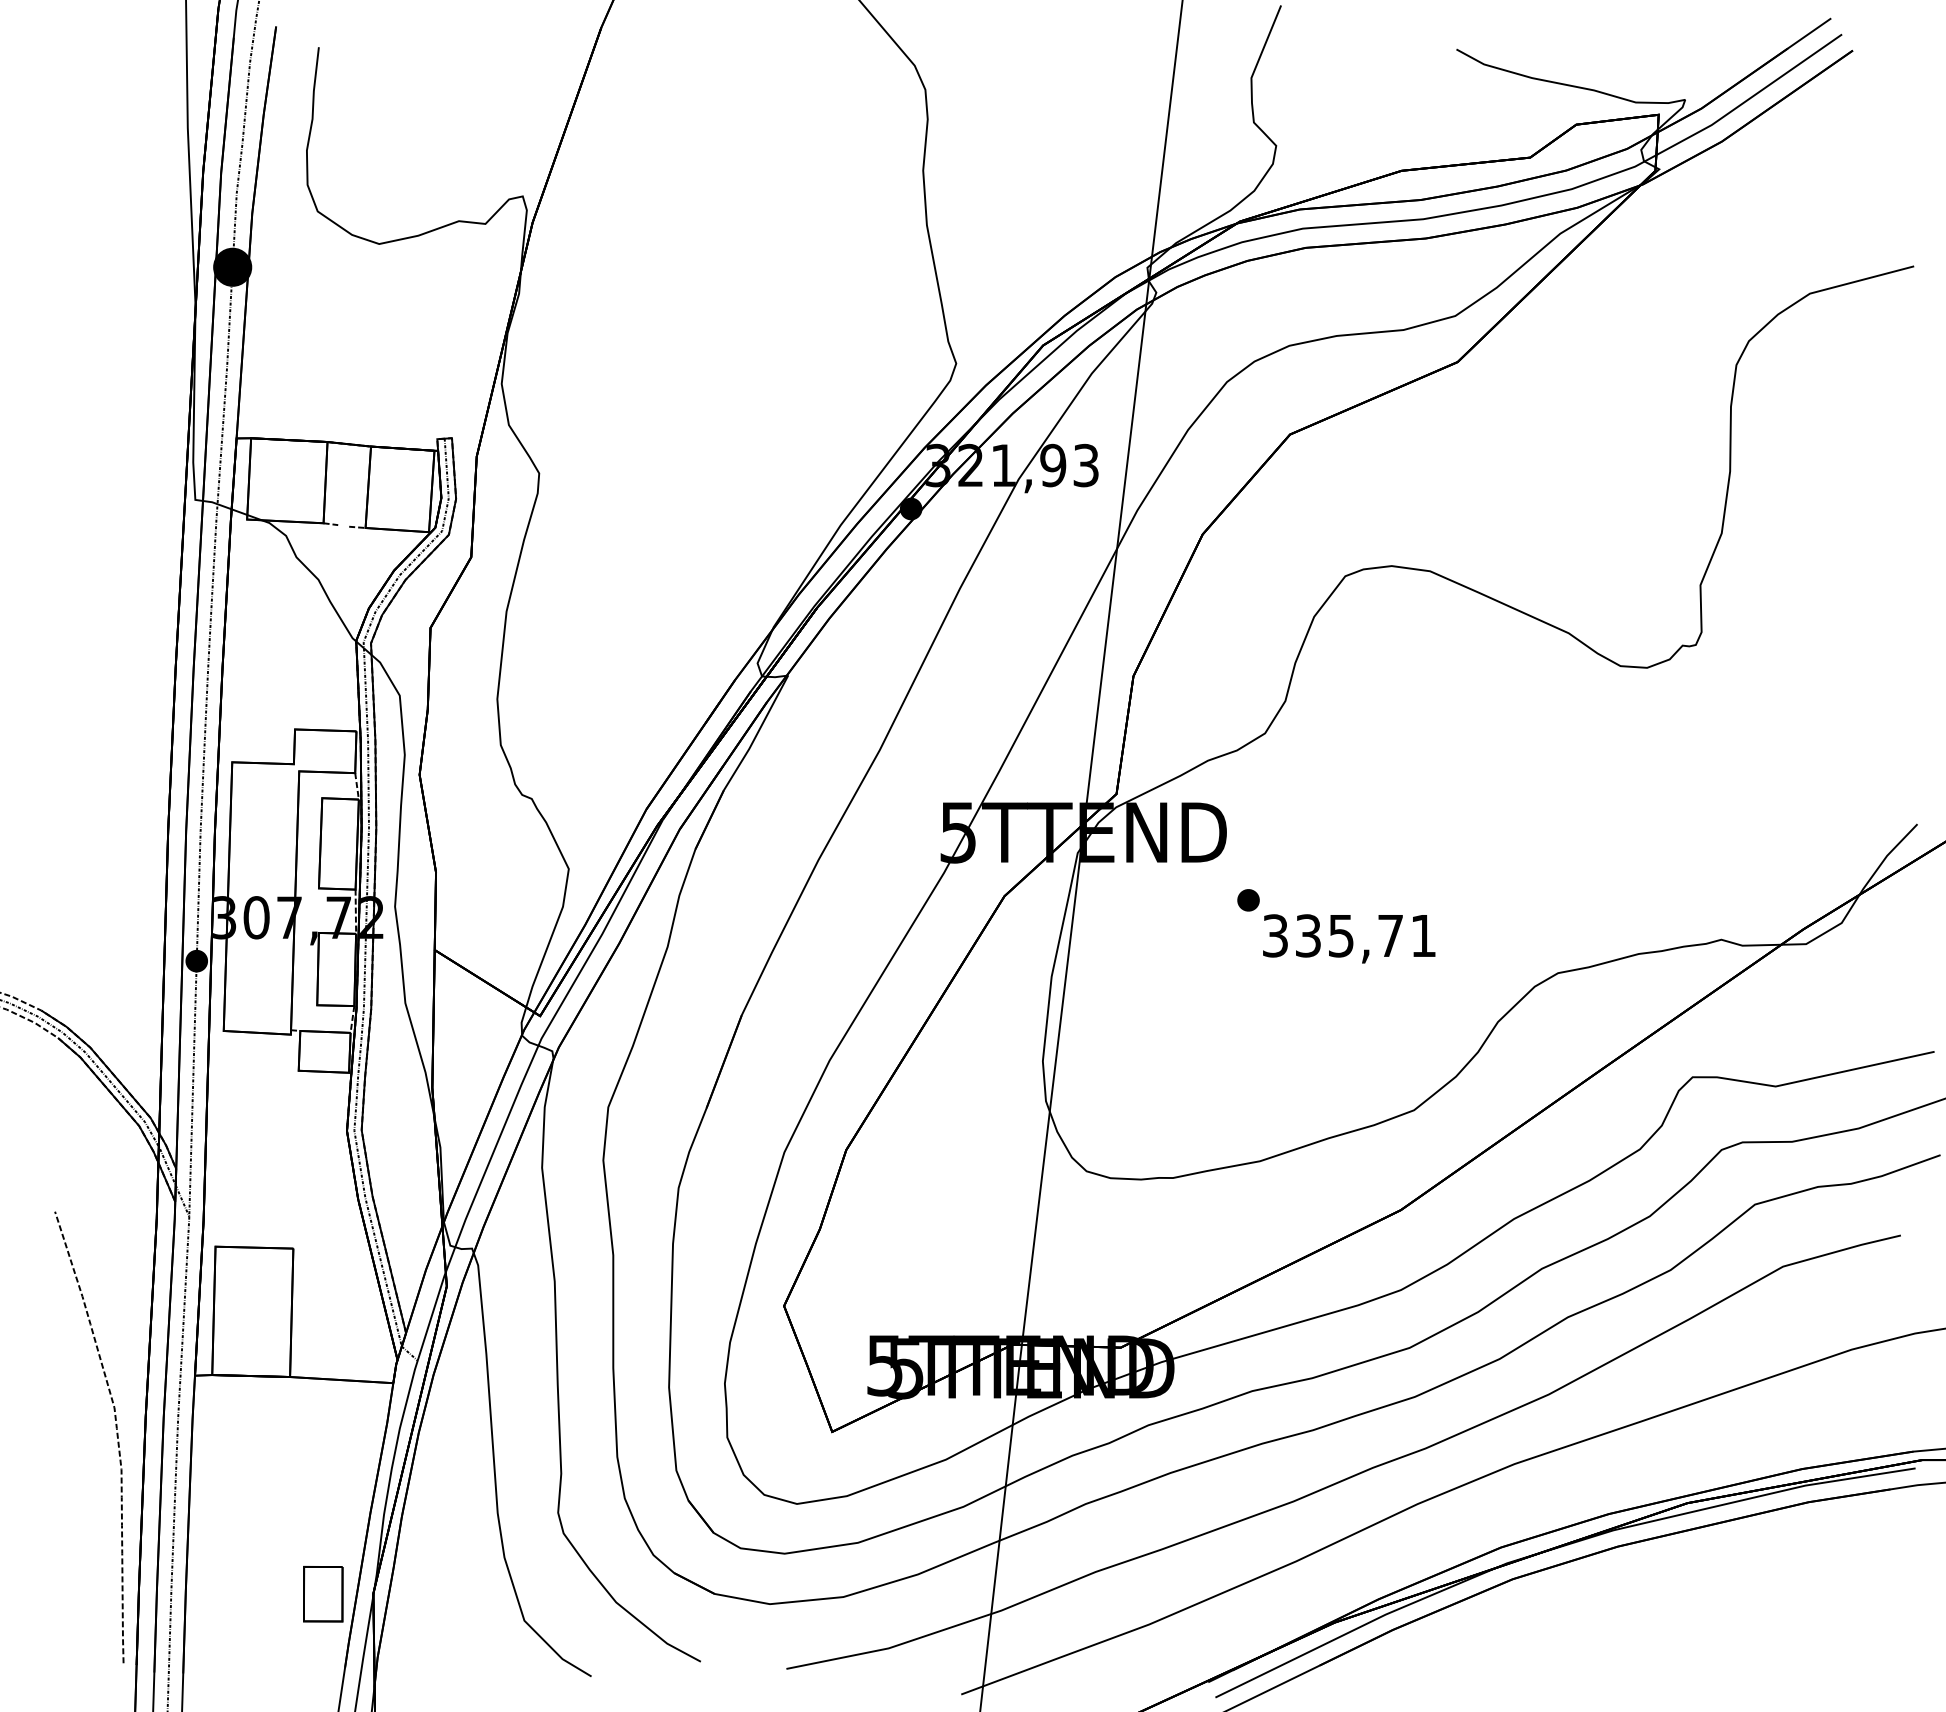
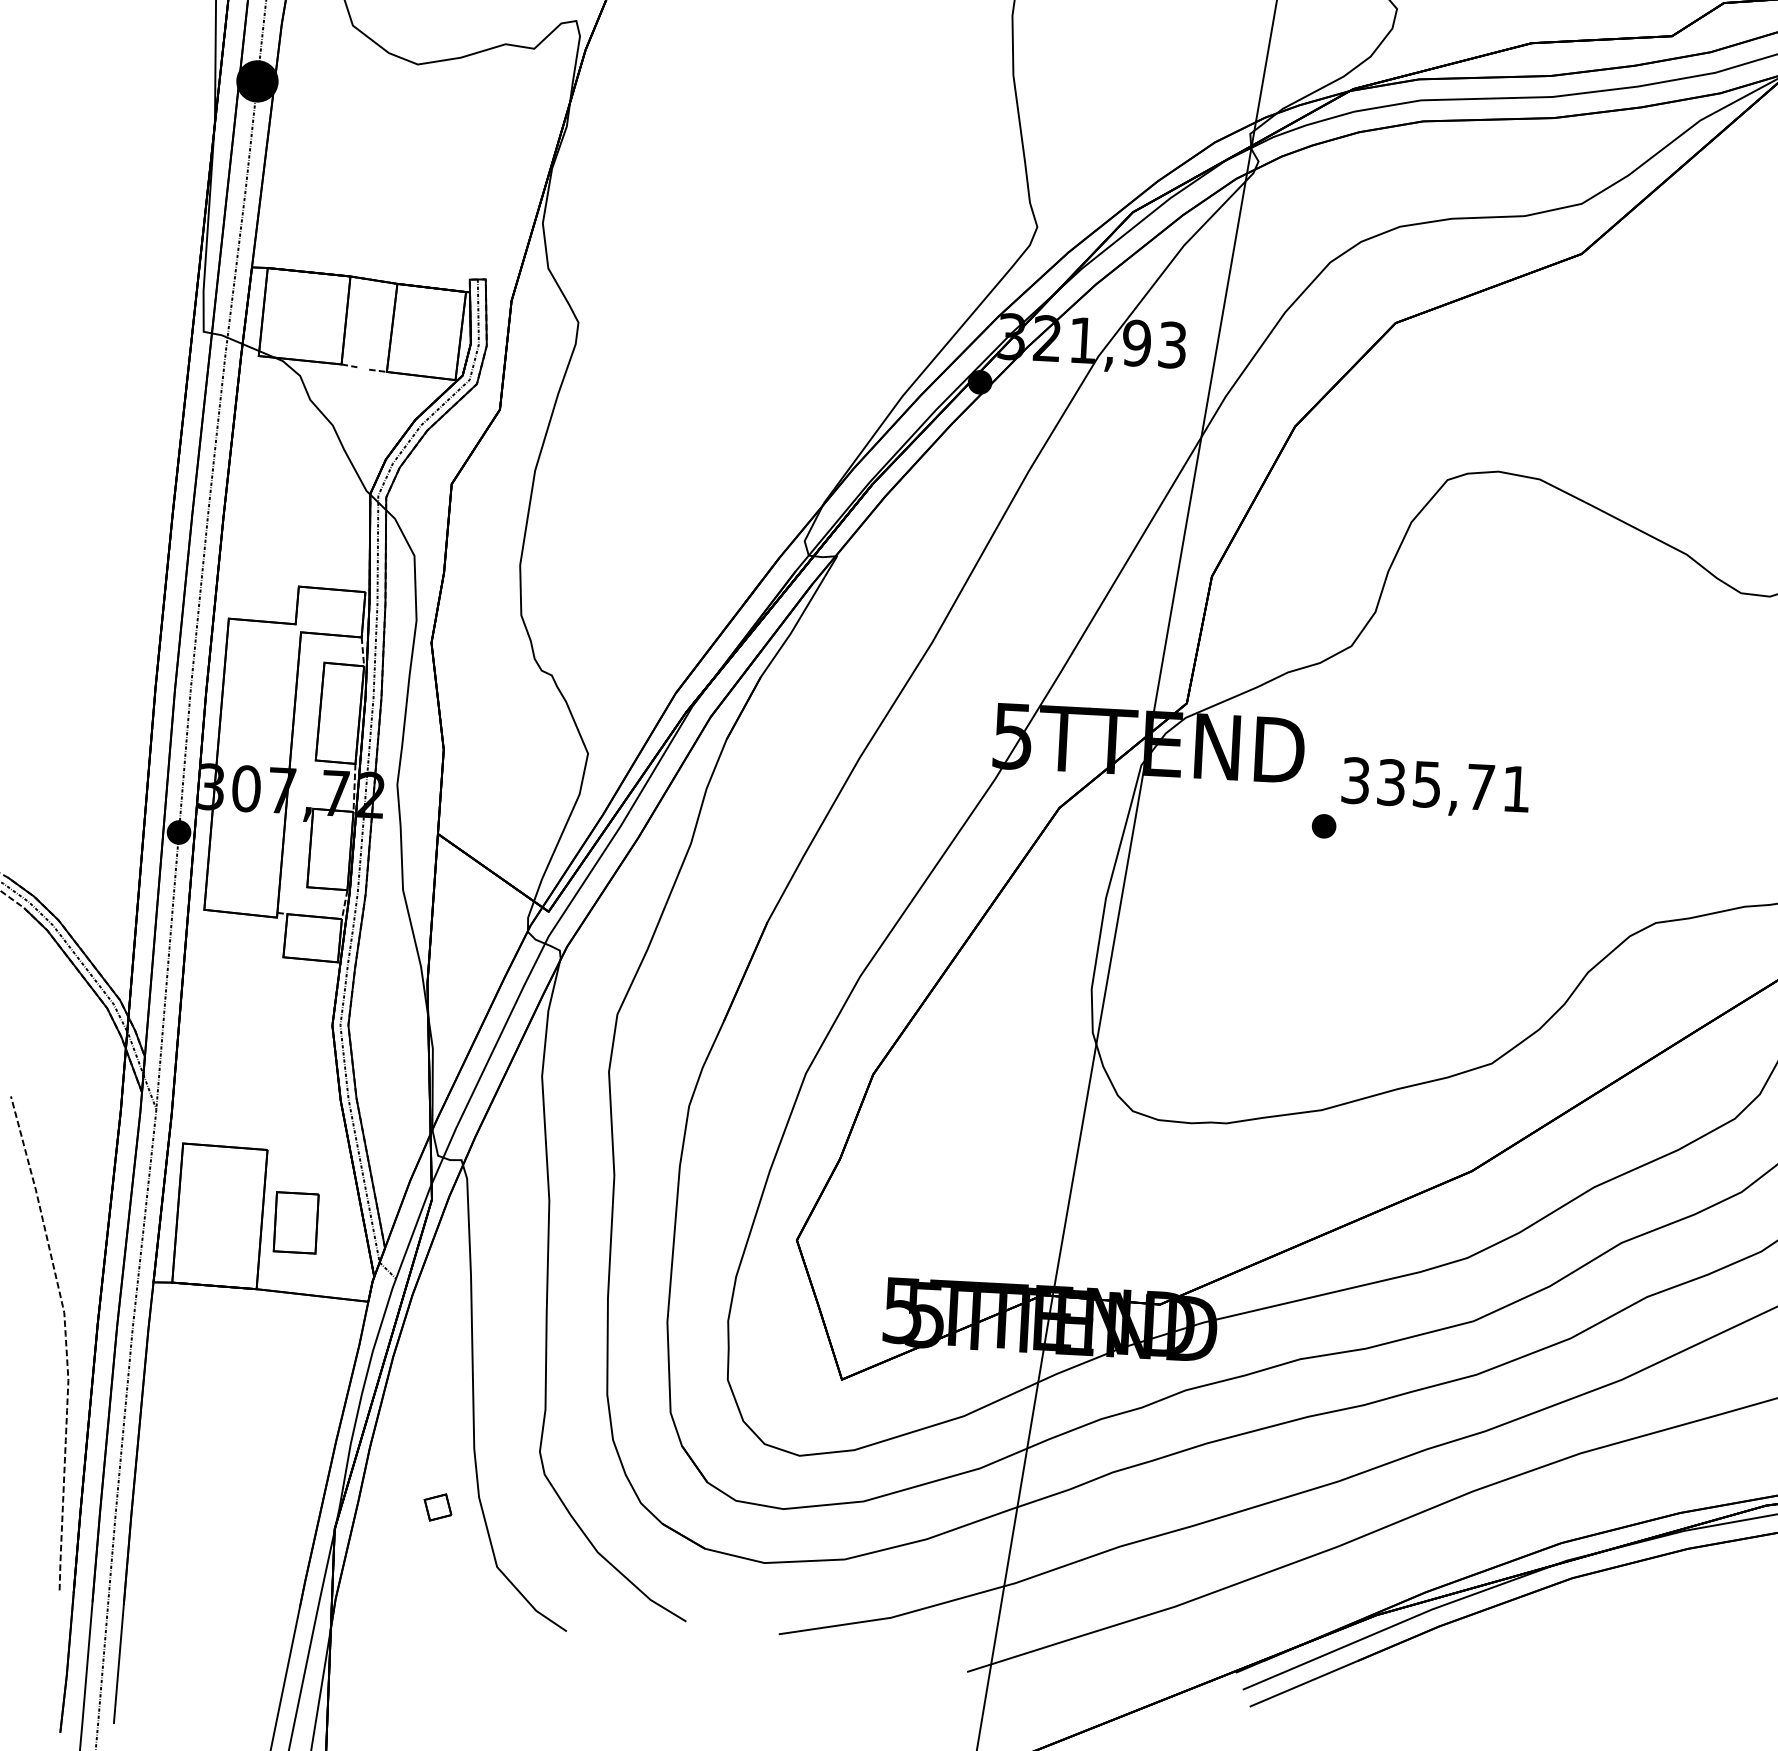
text: (1349, 938) -> (1435, 787), moved
part: (466, 1568) -> (437, 1507), added
part: (323, 1594) -> (296, 1223), moved

